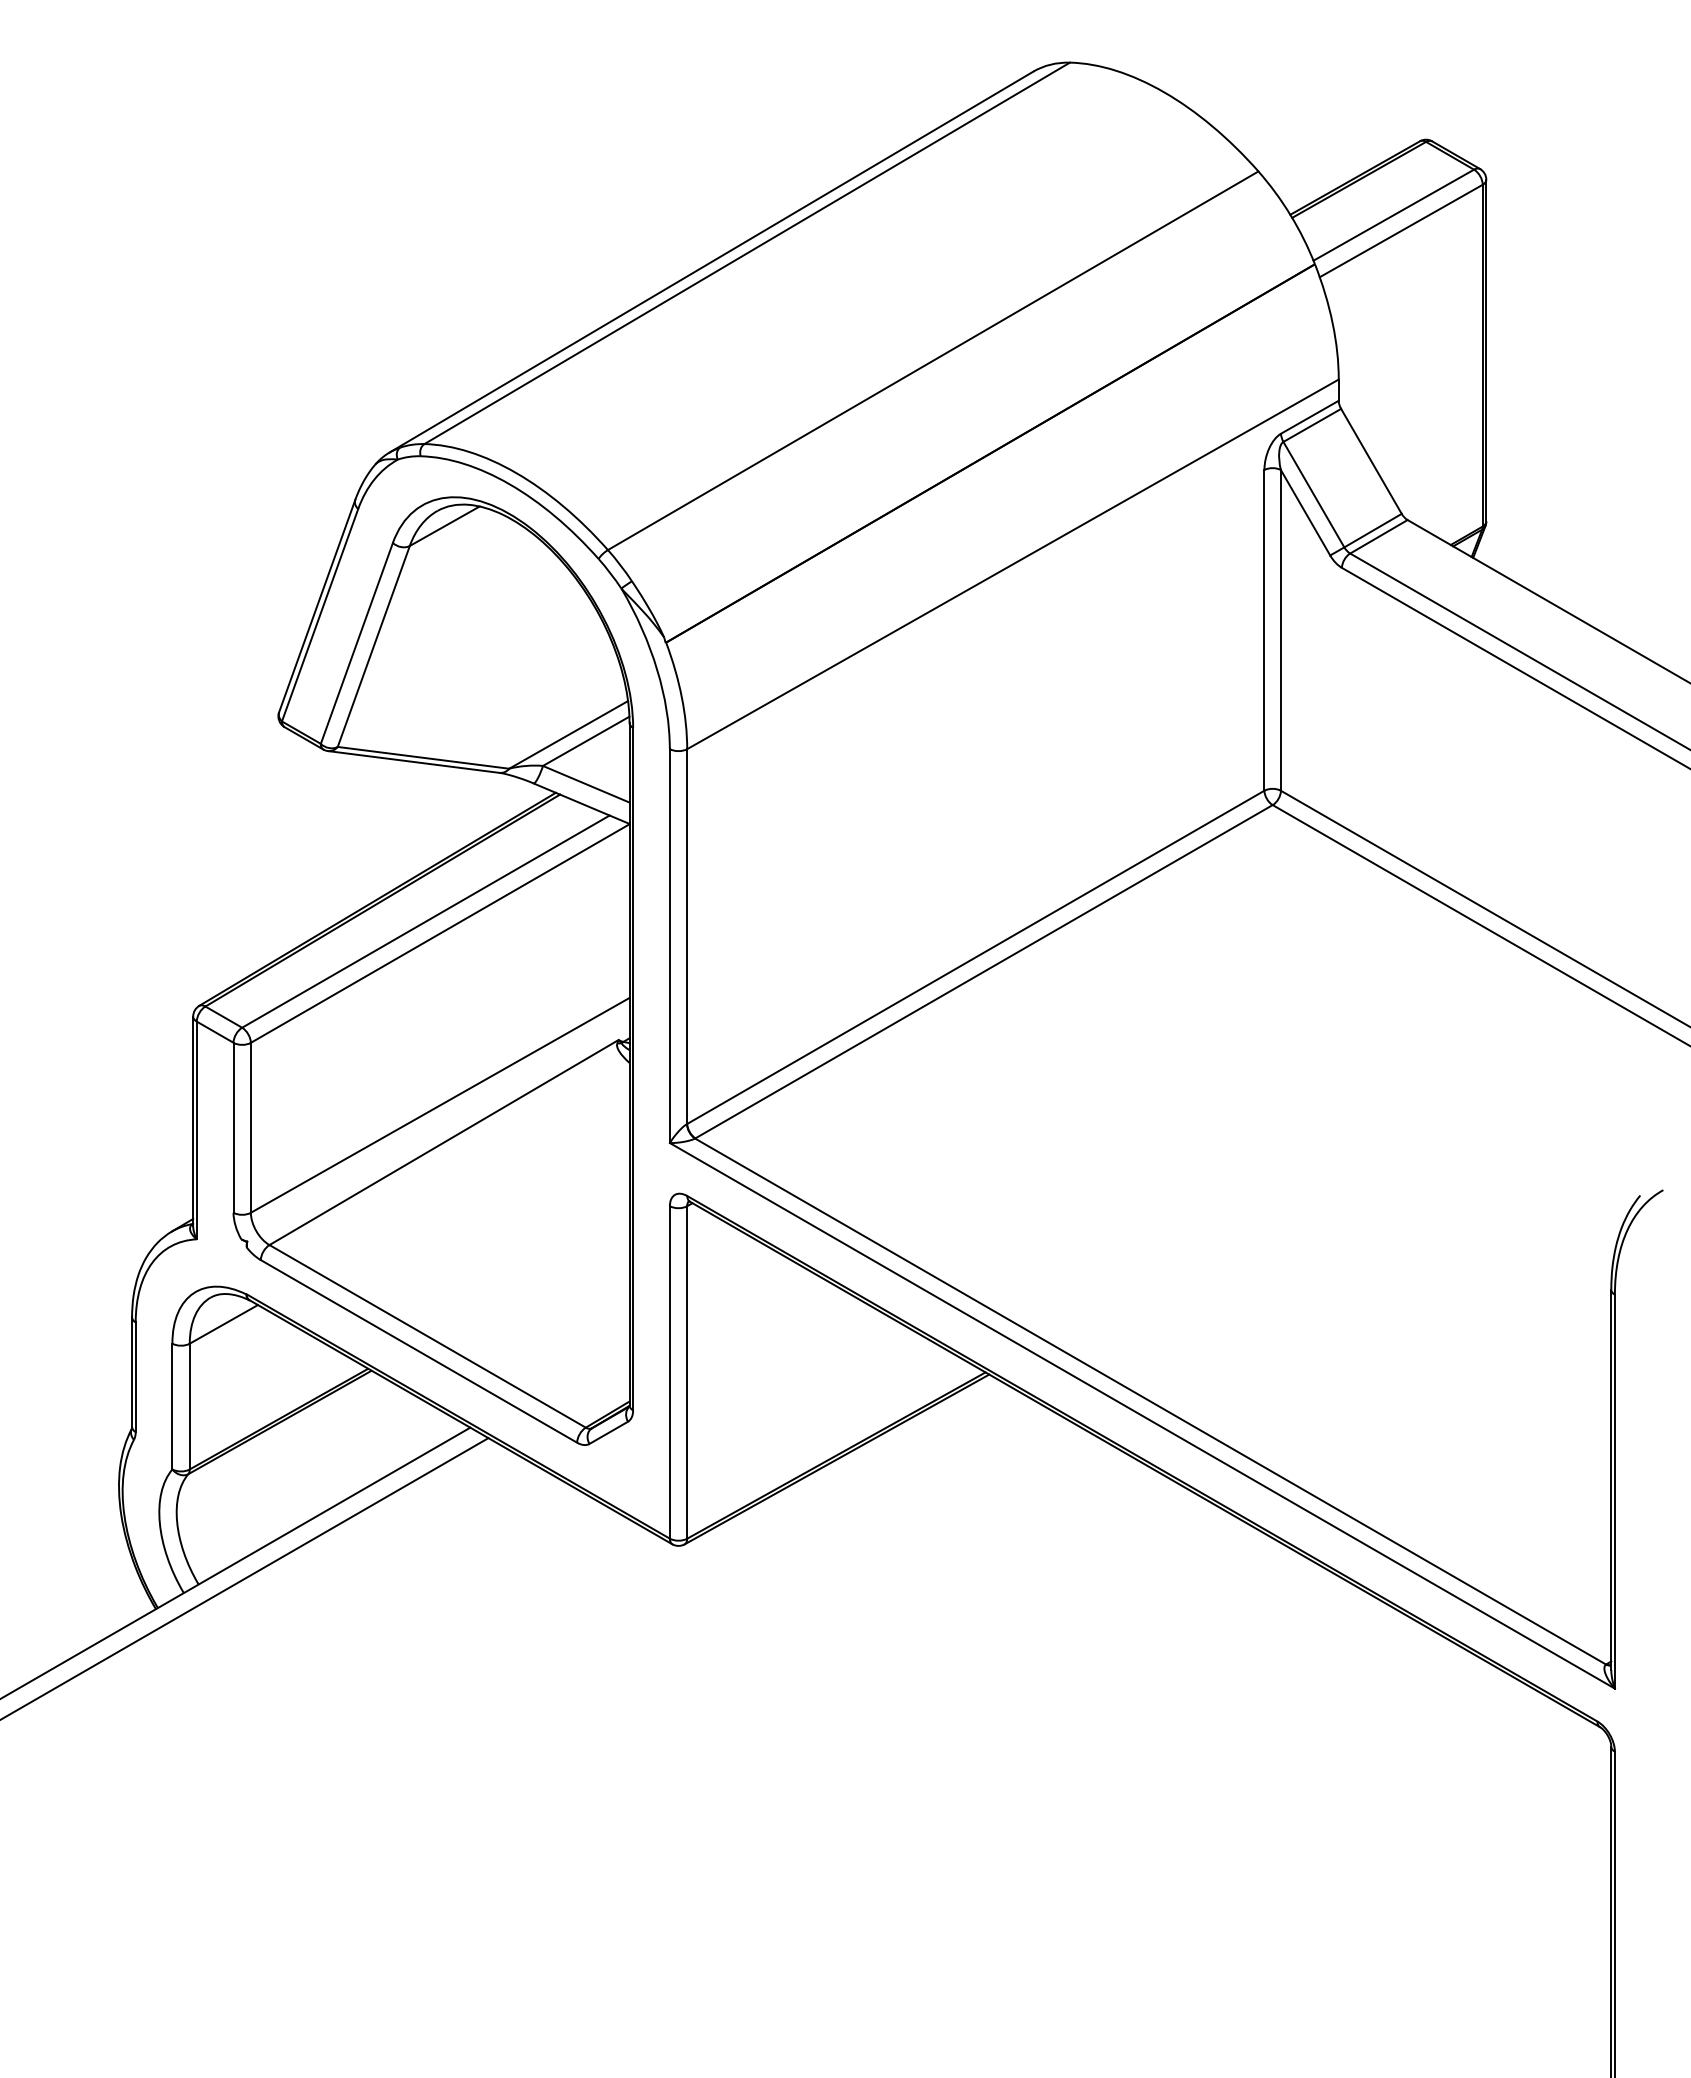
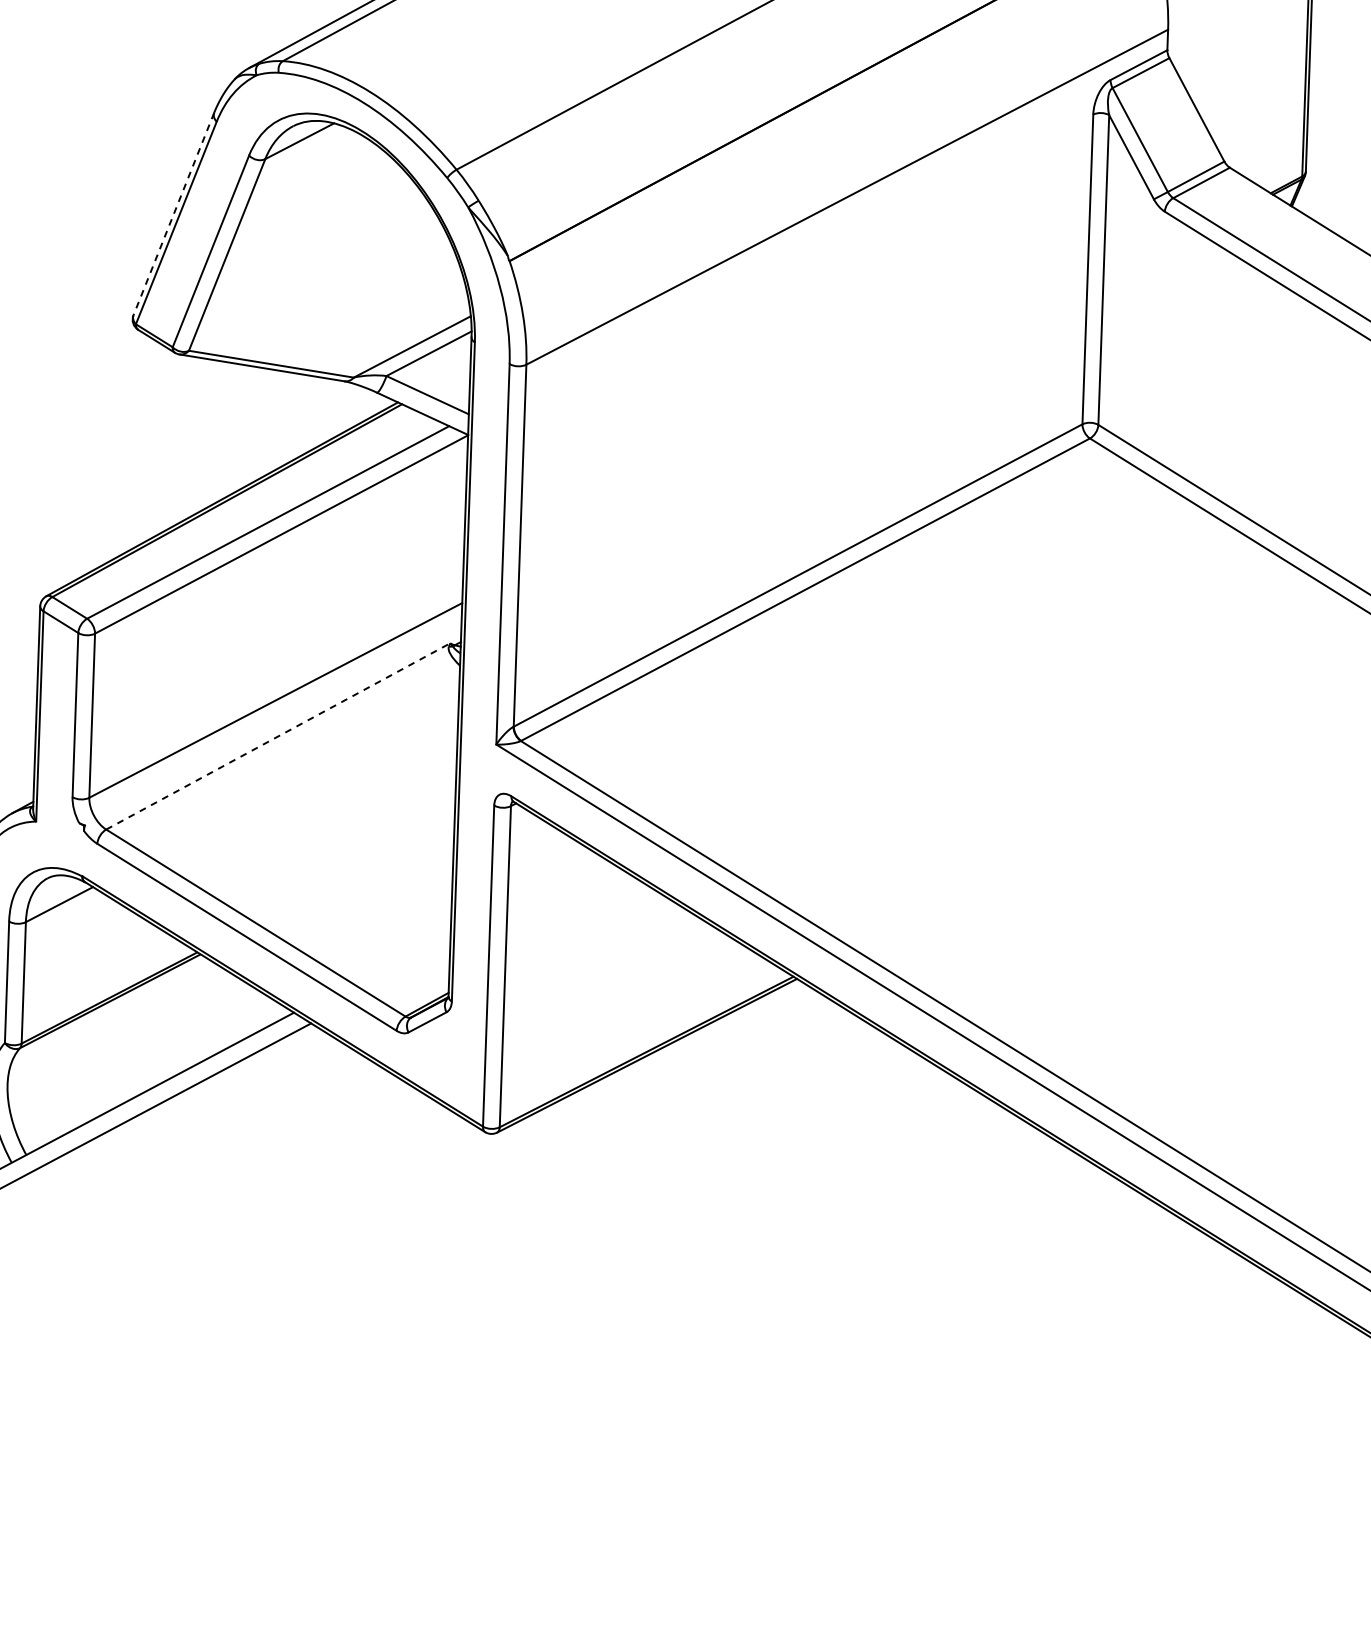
line: (317, 606) -> (174, 214), solid -> dashed
line: (444, 1142) -> (278, 736), solid -> dashed

